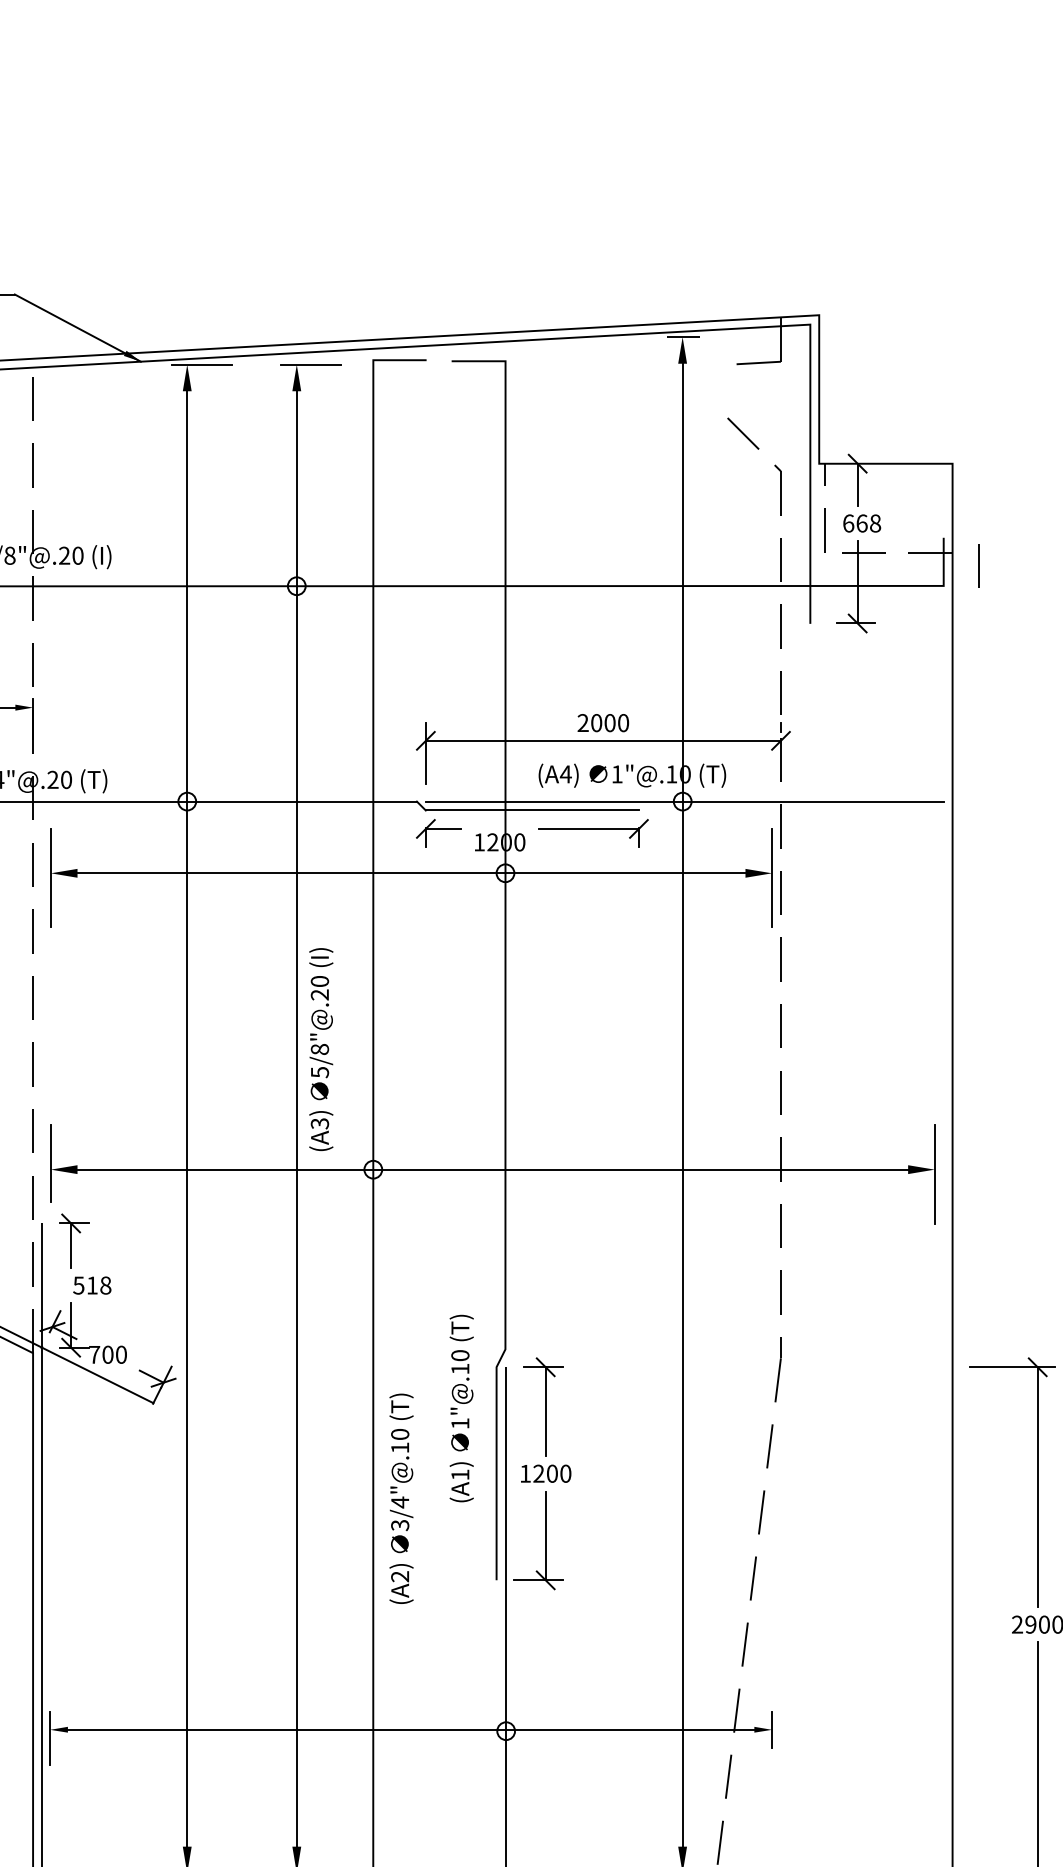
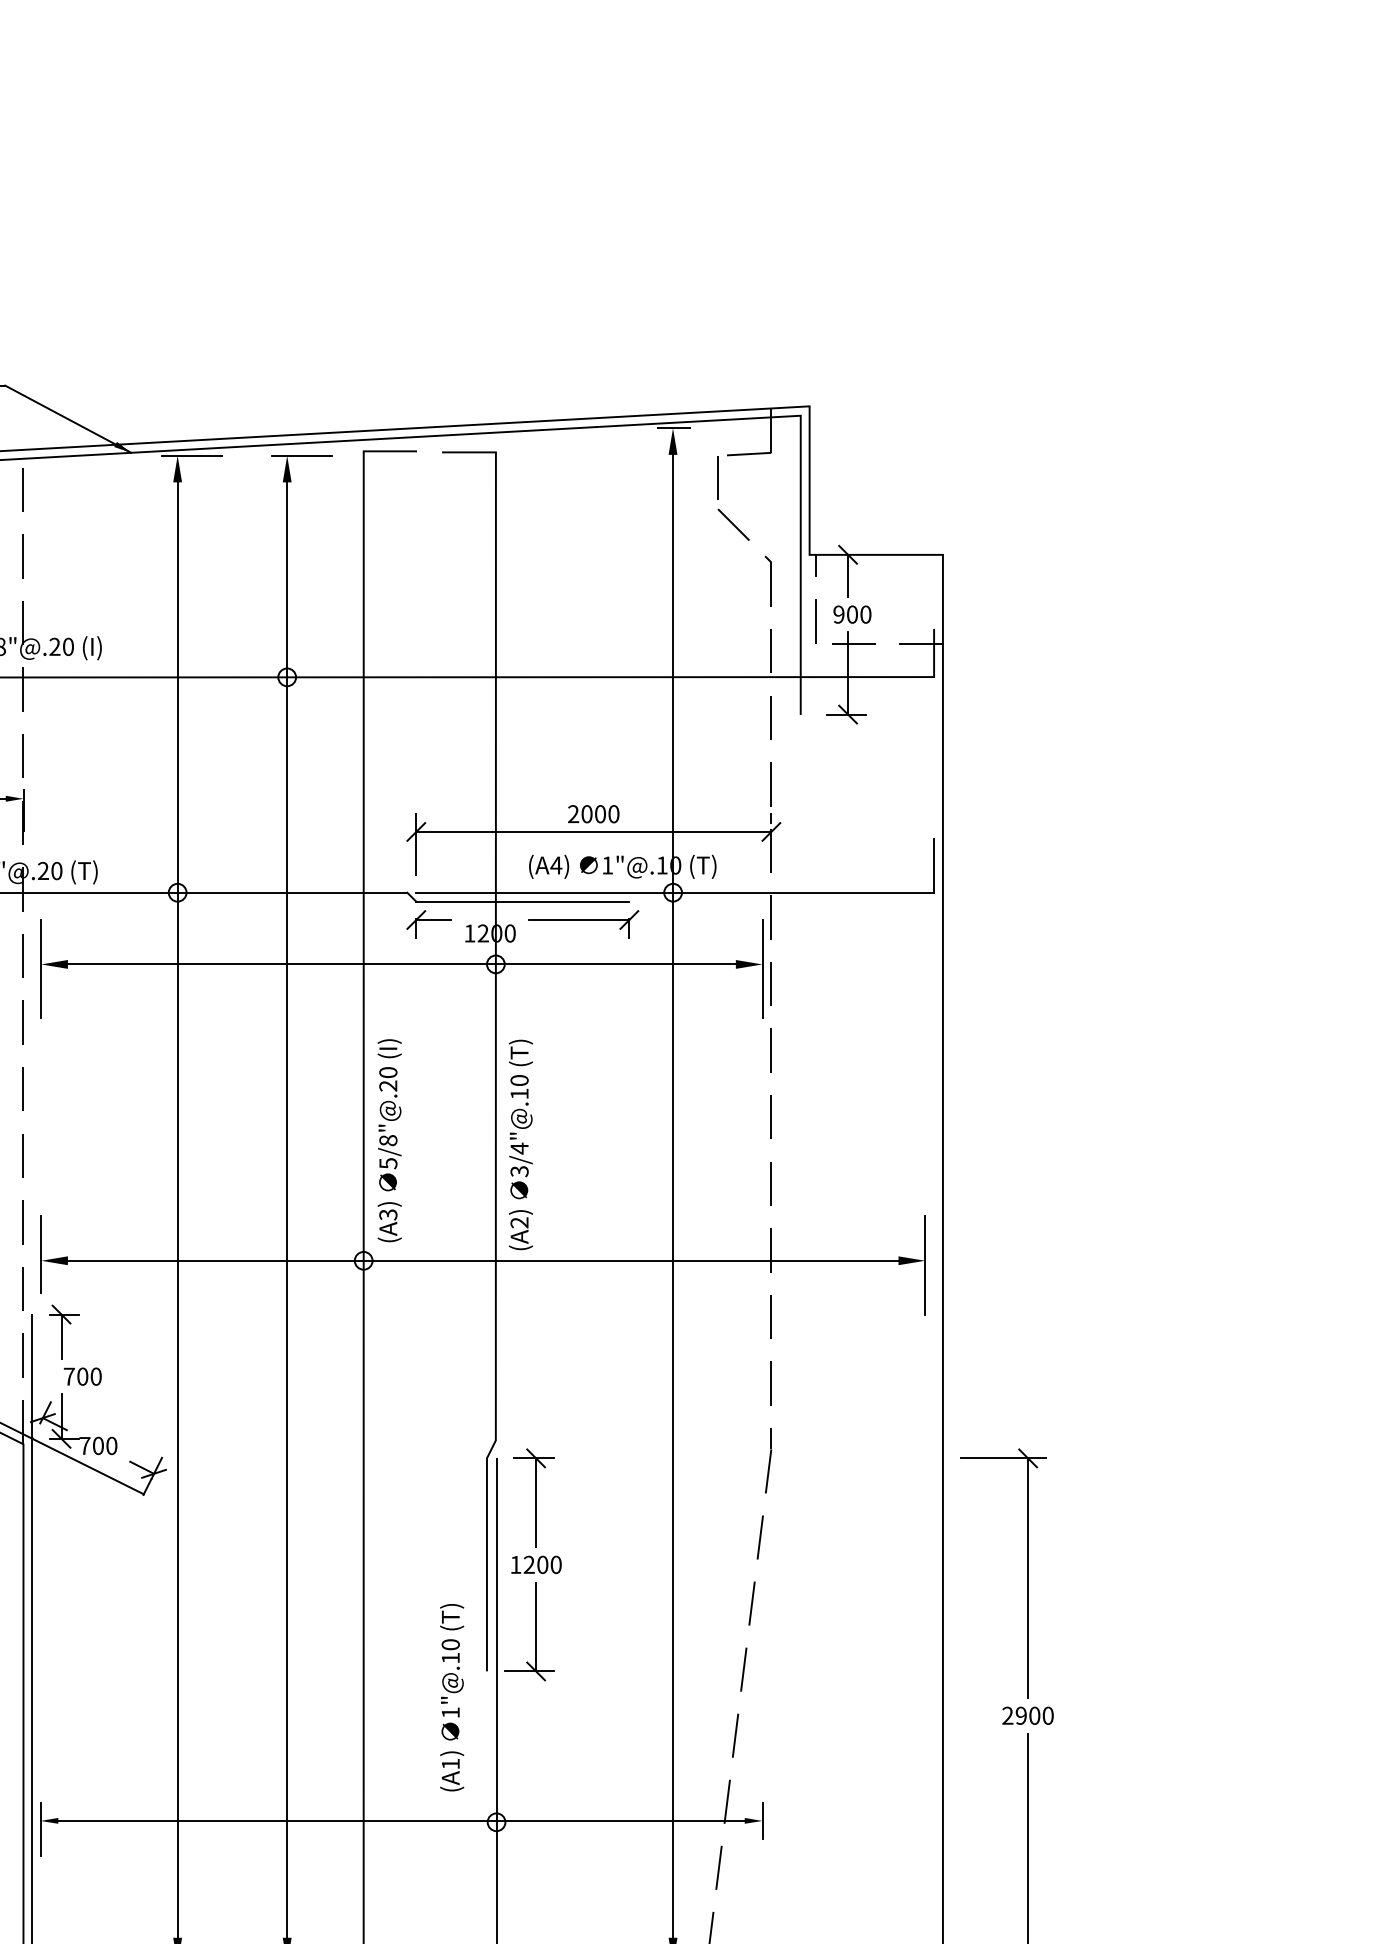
text: (862, 523) -> (852, 614), 668 -> 900
line: (978, 565) -> (717, 477), moved
line: (944, 774) -> (934, 865), added
text: (321, 1049) -> (389, 1140), moved
text: (92, 1285) -> (82, 1376), 518 -> 700
text: (462, 1408) -> (452, 1697), moved
text: (401, 1498) -> (520, 1144), moved

